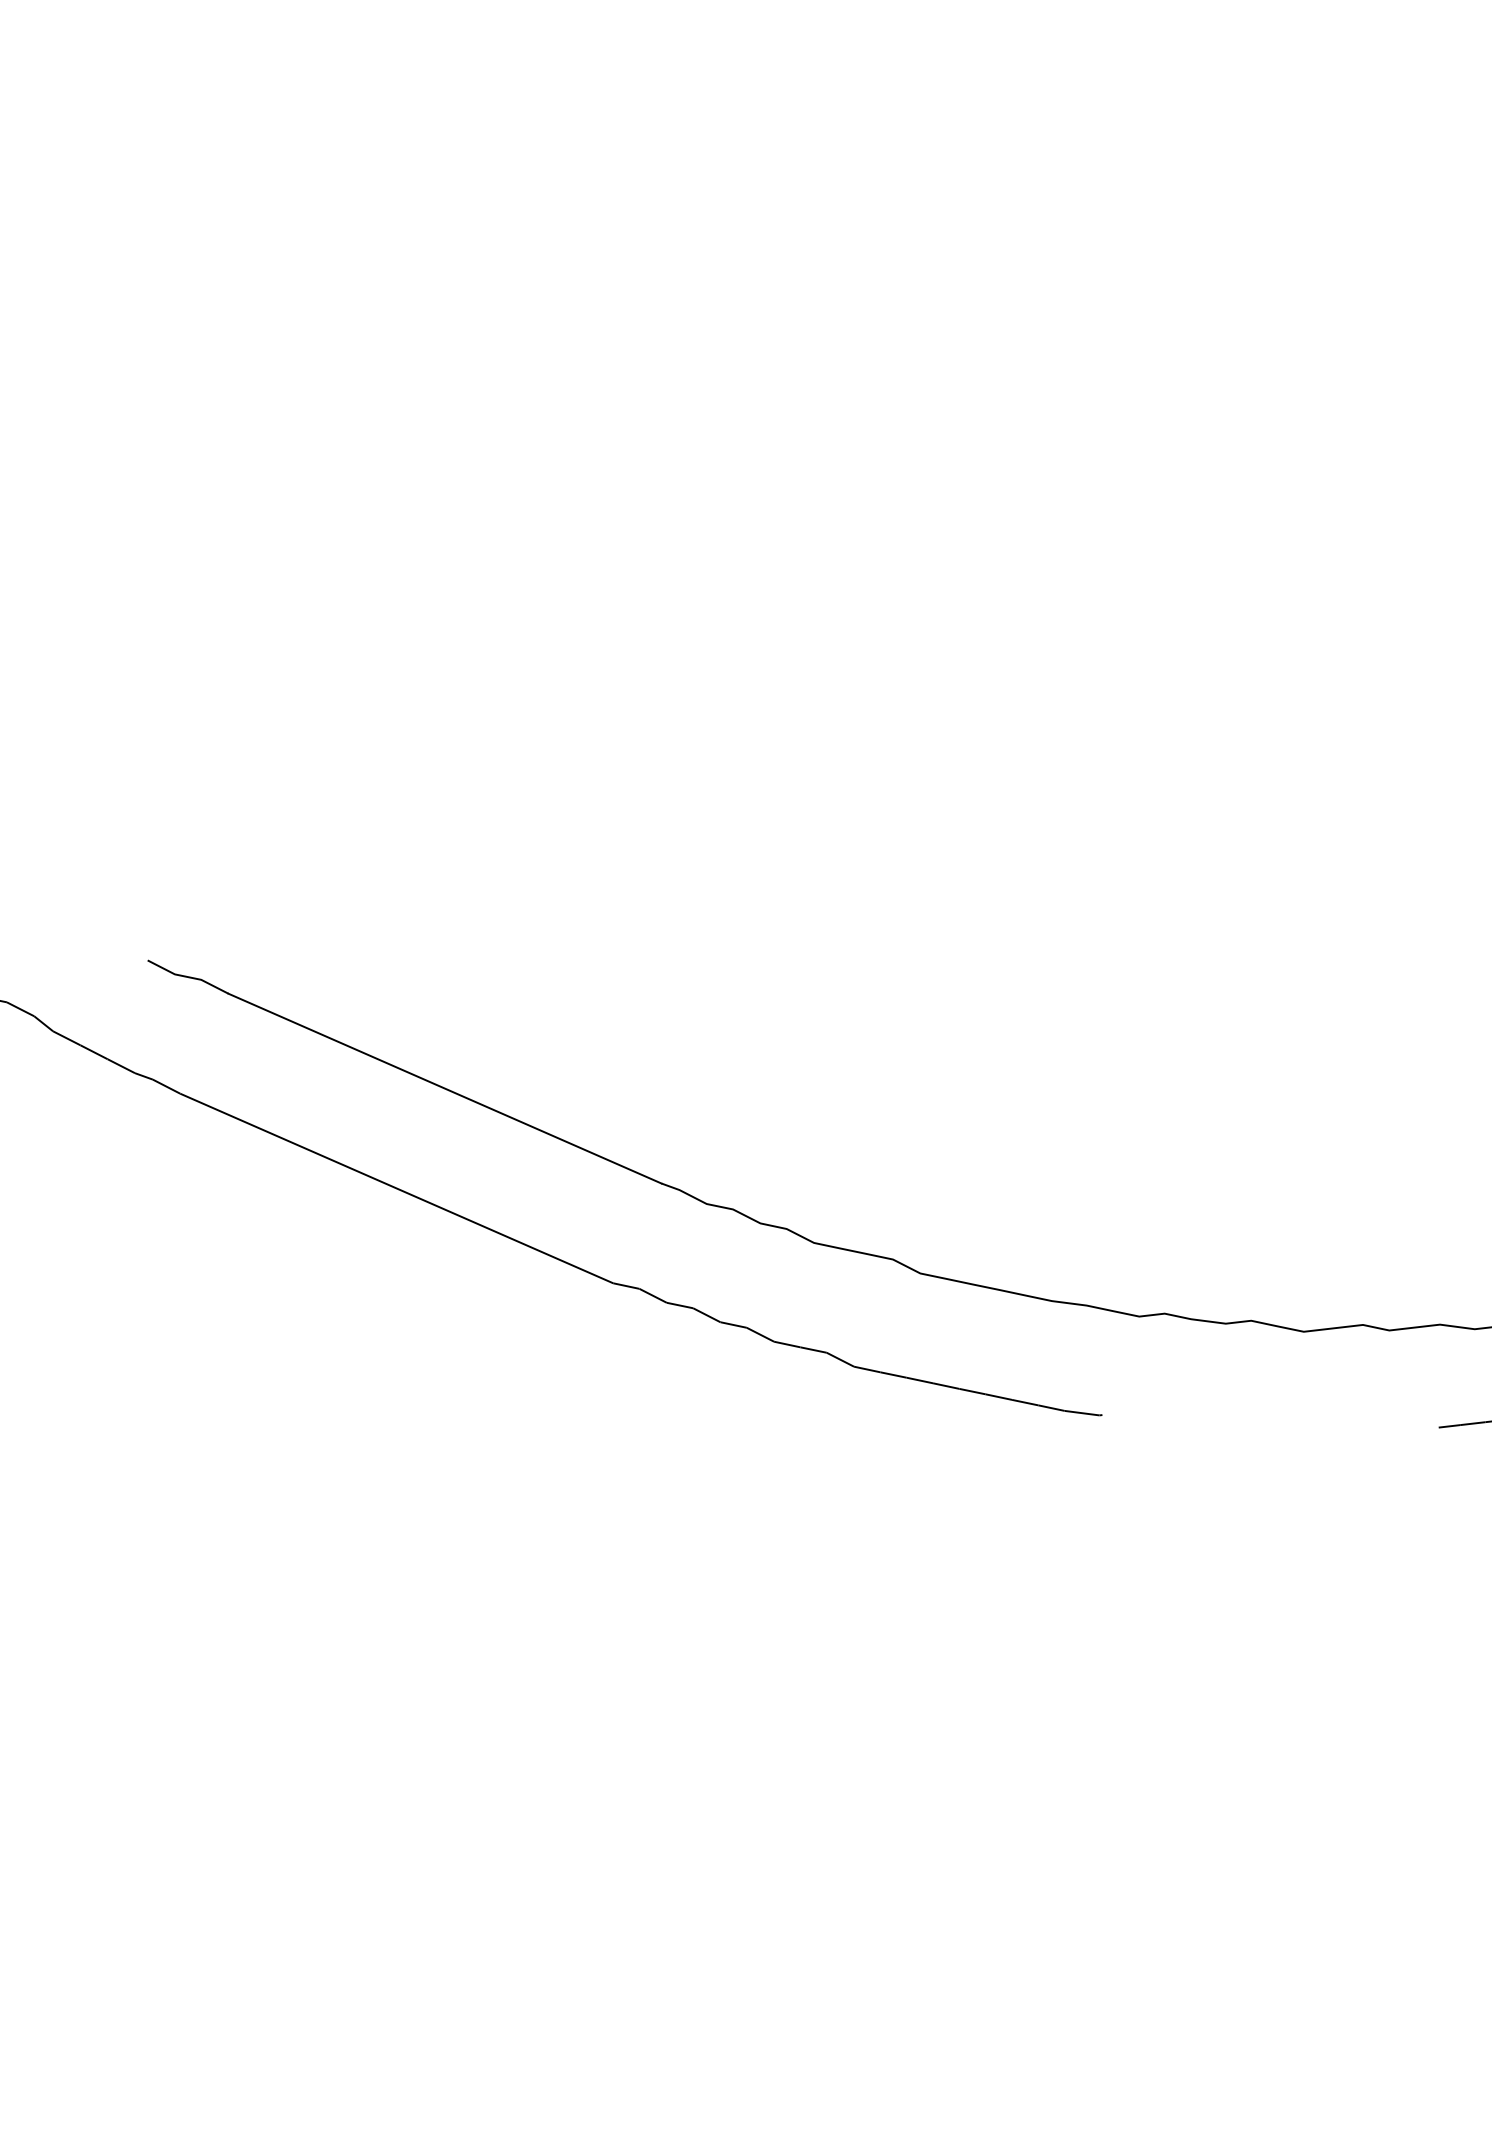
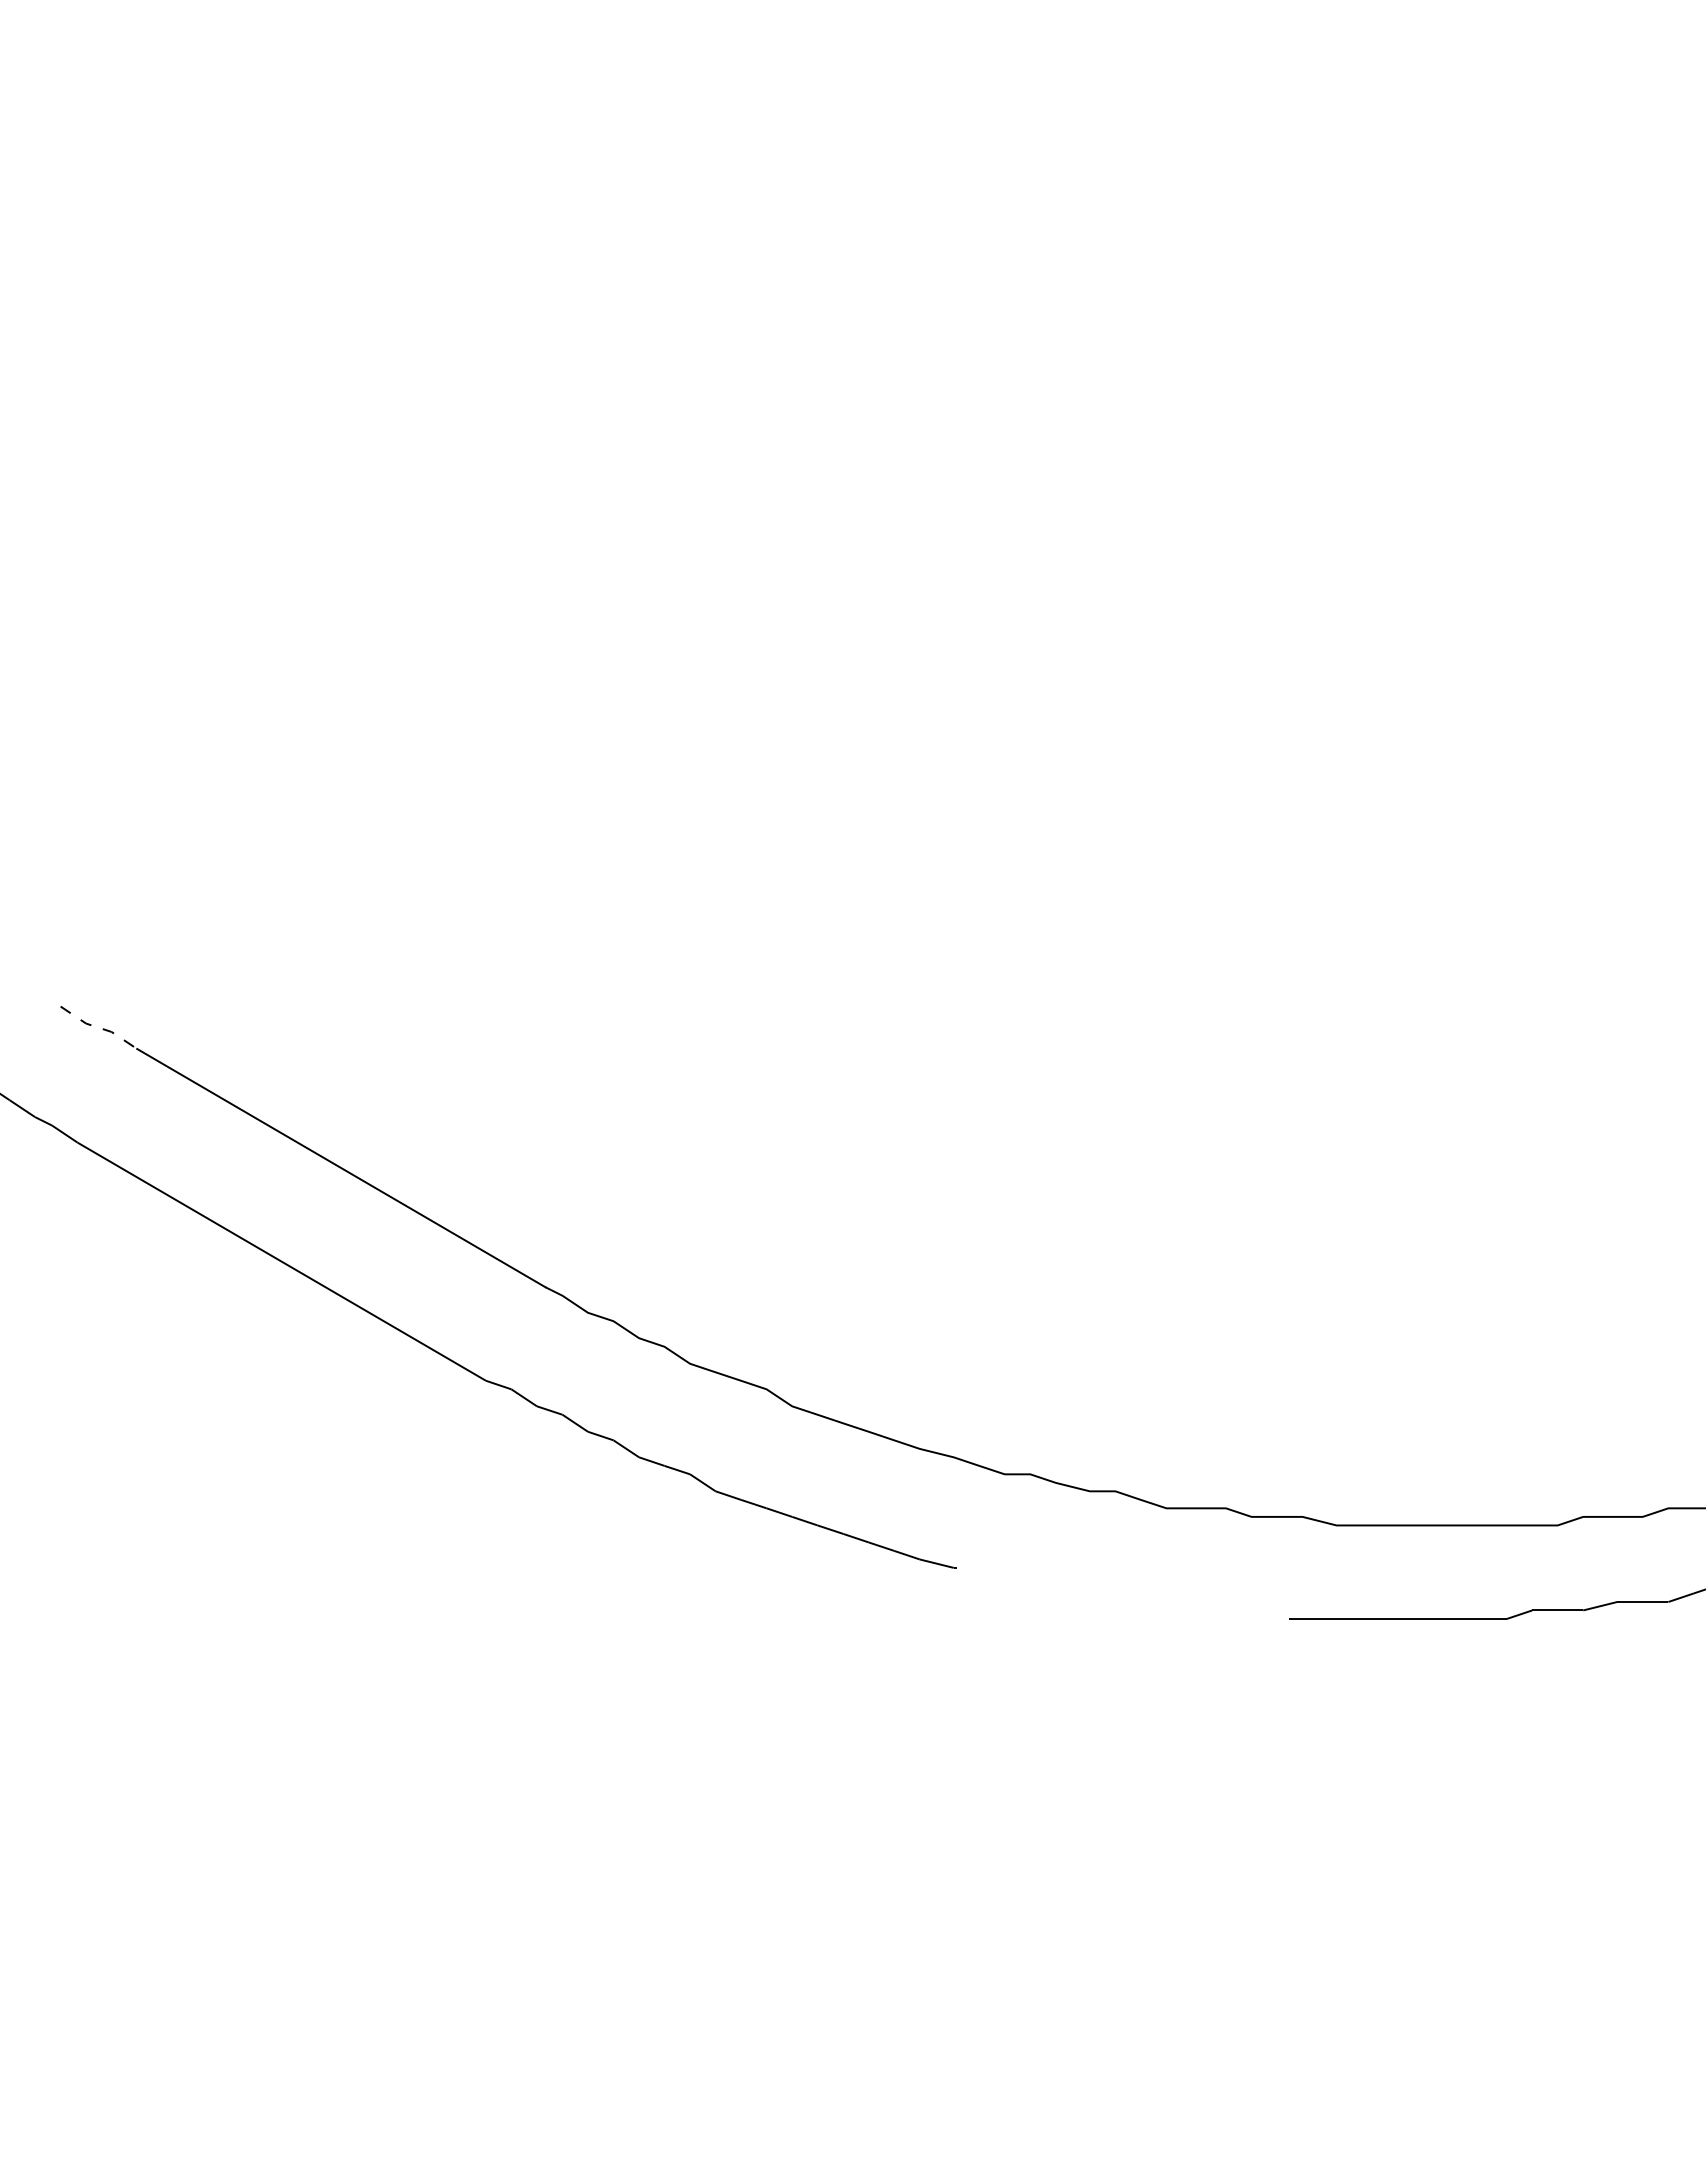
line: (188, 976) -> (99, 1027), solid -> dashed

